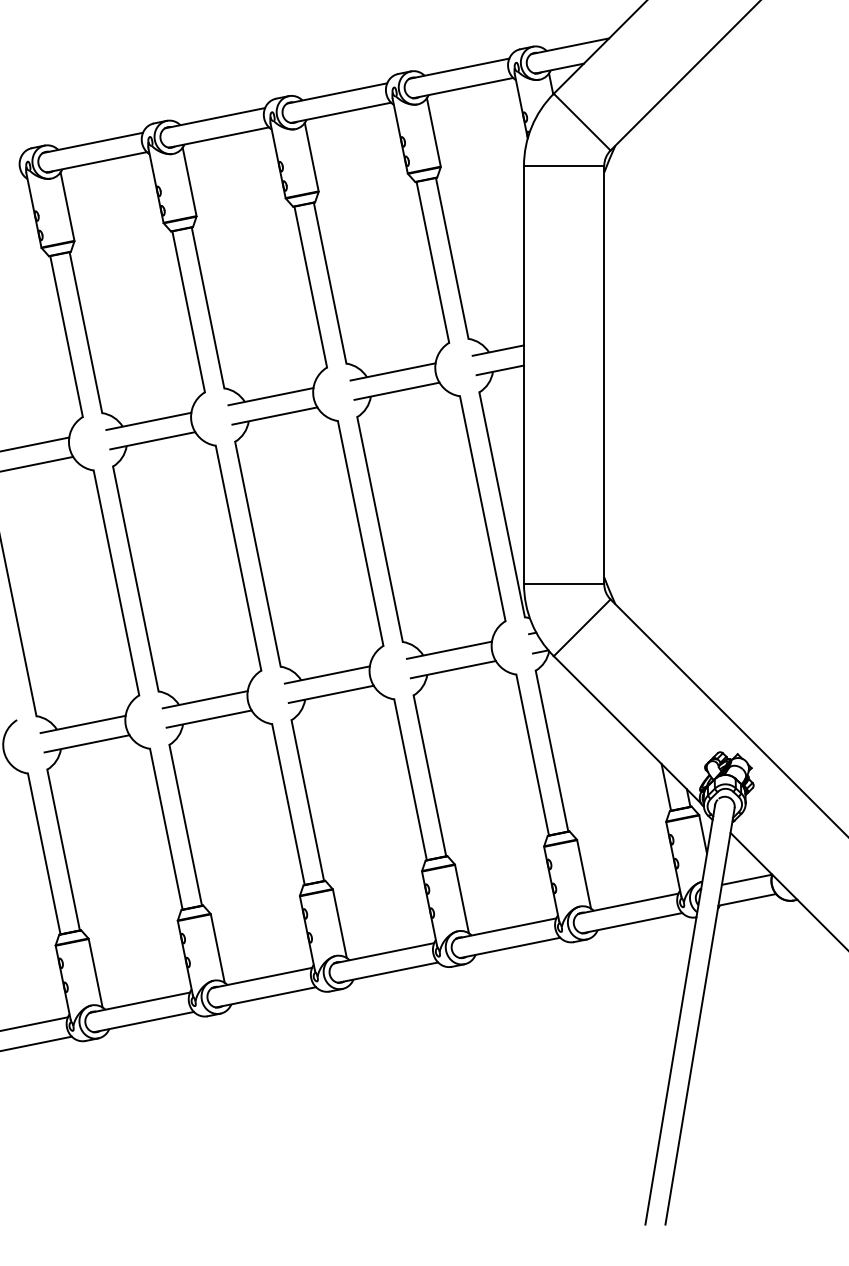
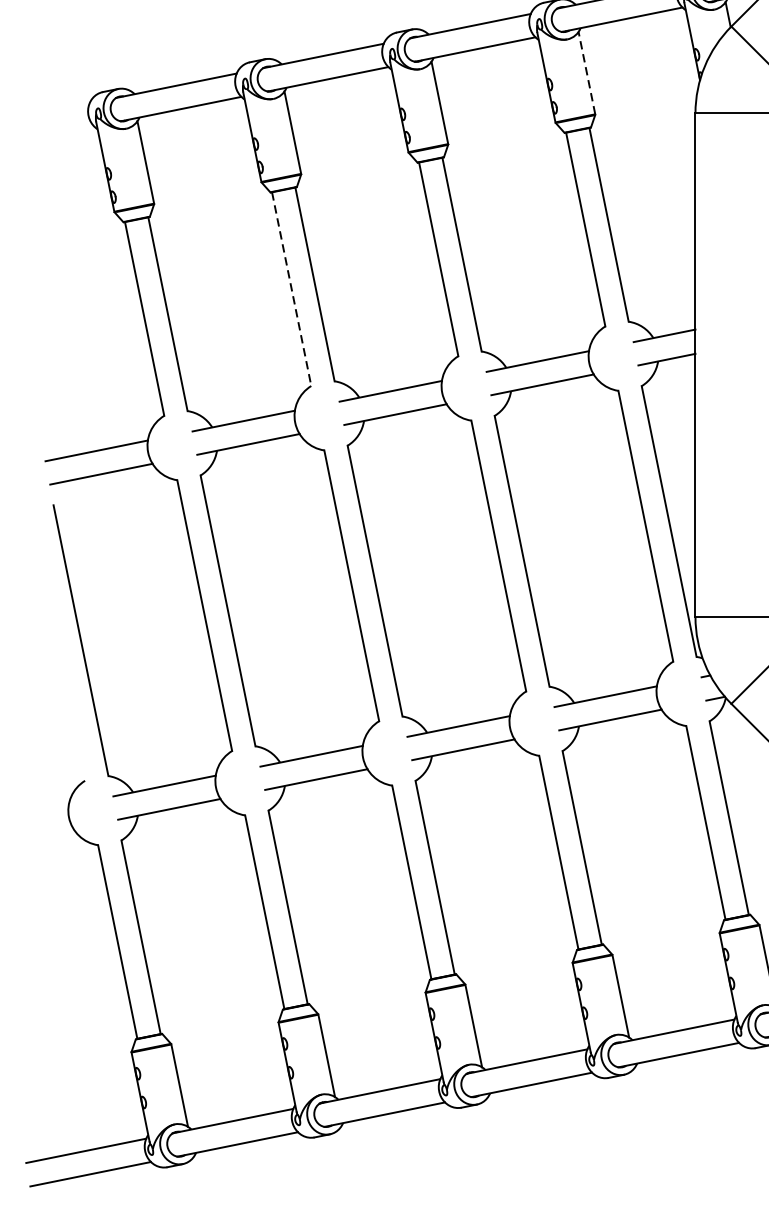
line: (433, 132) -> (586, 73), solid -> dashed
line: (188, 312) -> (291, 289), solid -> dashed

